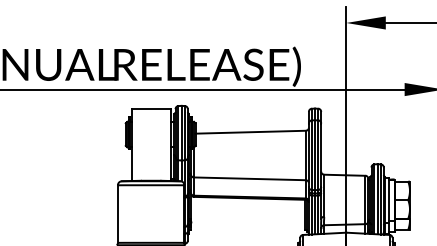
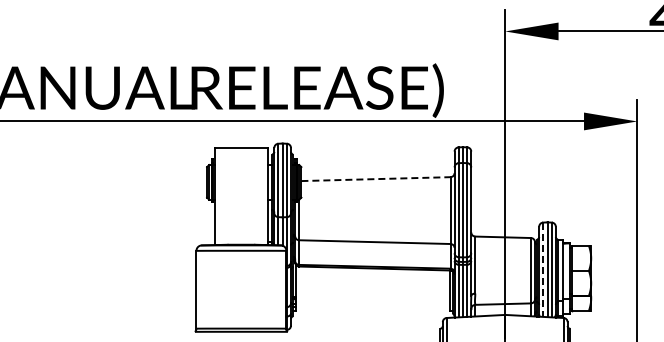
line: (250, 132) -> (375, 179), solid -> dashed
line: (374, 199) -> (543, 270), solid -> dashed

